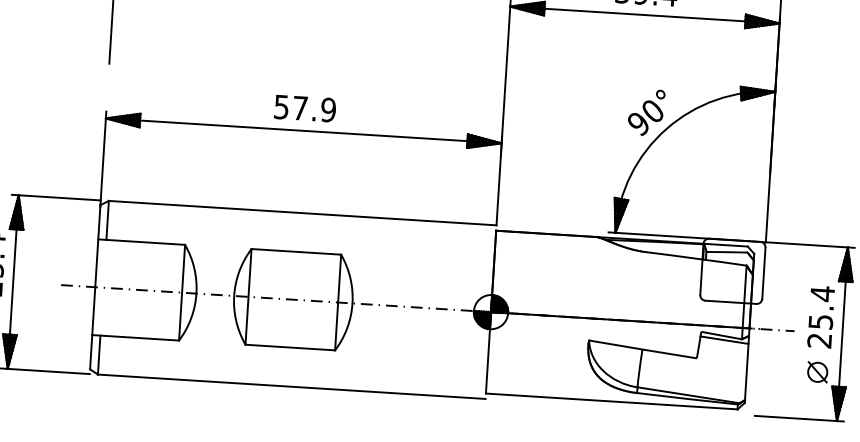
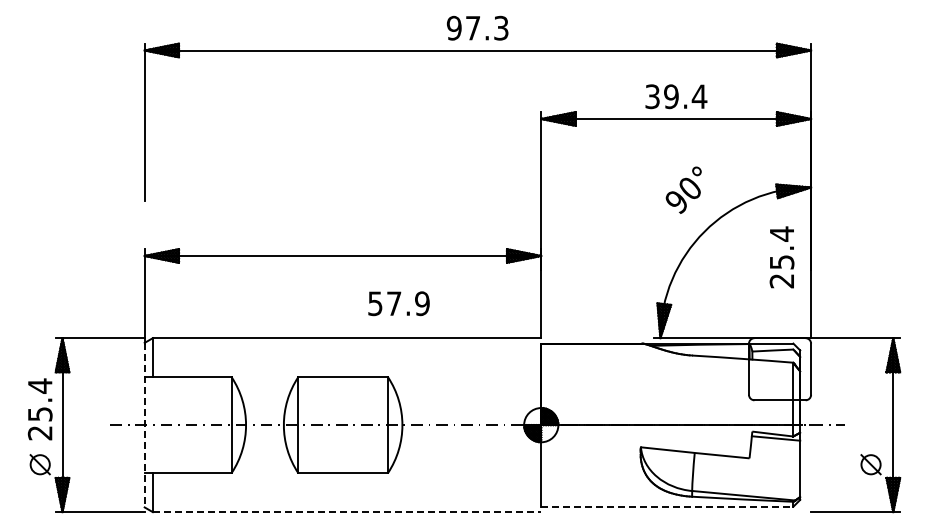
text: (304, 108) -> (398, 303), moved
text: (646, 111) -> (683, 189), moved
line: (95, 287) -> (144, 425), solid -> dashed
text: (820, 317) -> (781, 257), moved
line: (292, 387) -> (347, 512), solid -> dashed
line: (611, 401) -> (667, 506), solid -> dashed

